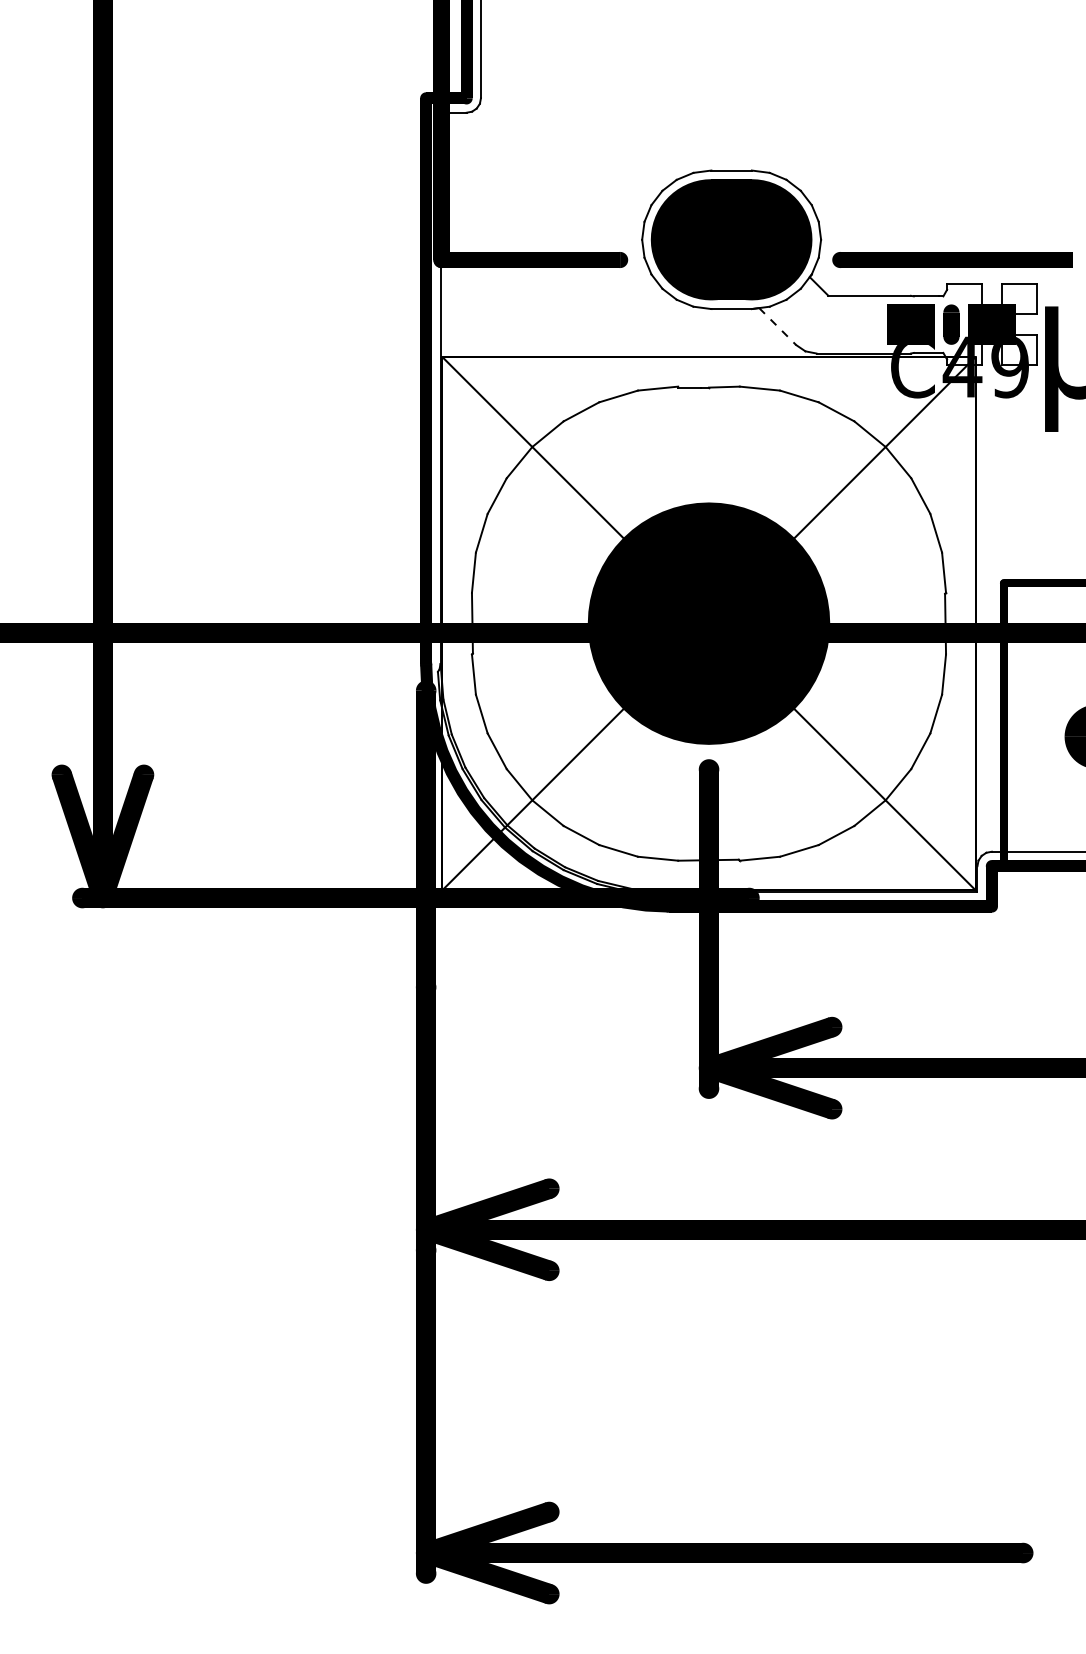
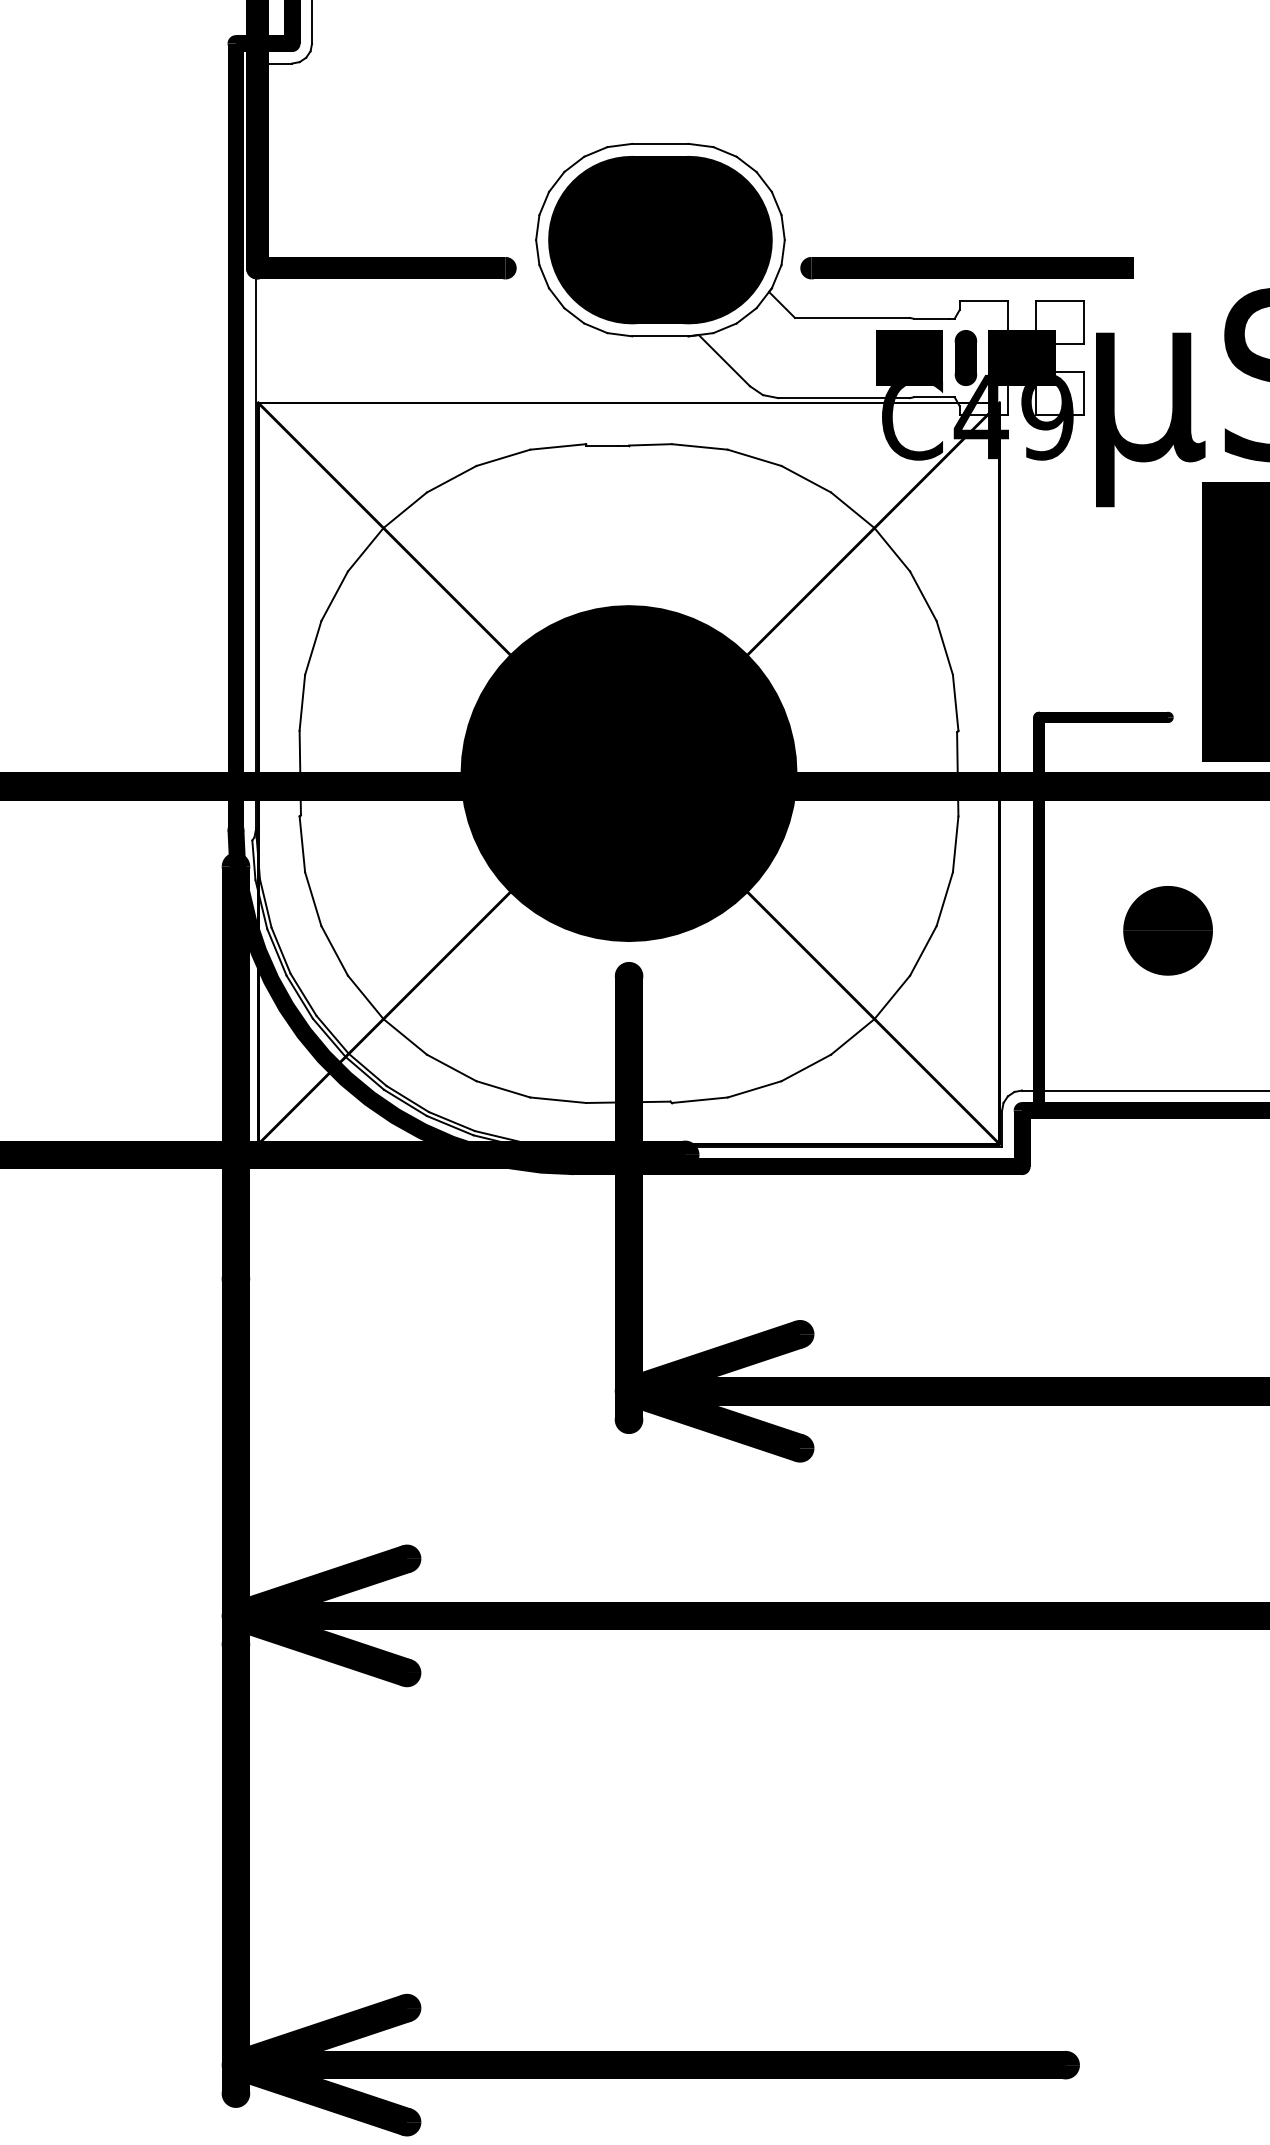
line: (778, 326) -> (725, 360), dashed -> solid

